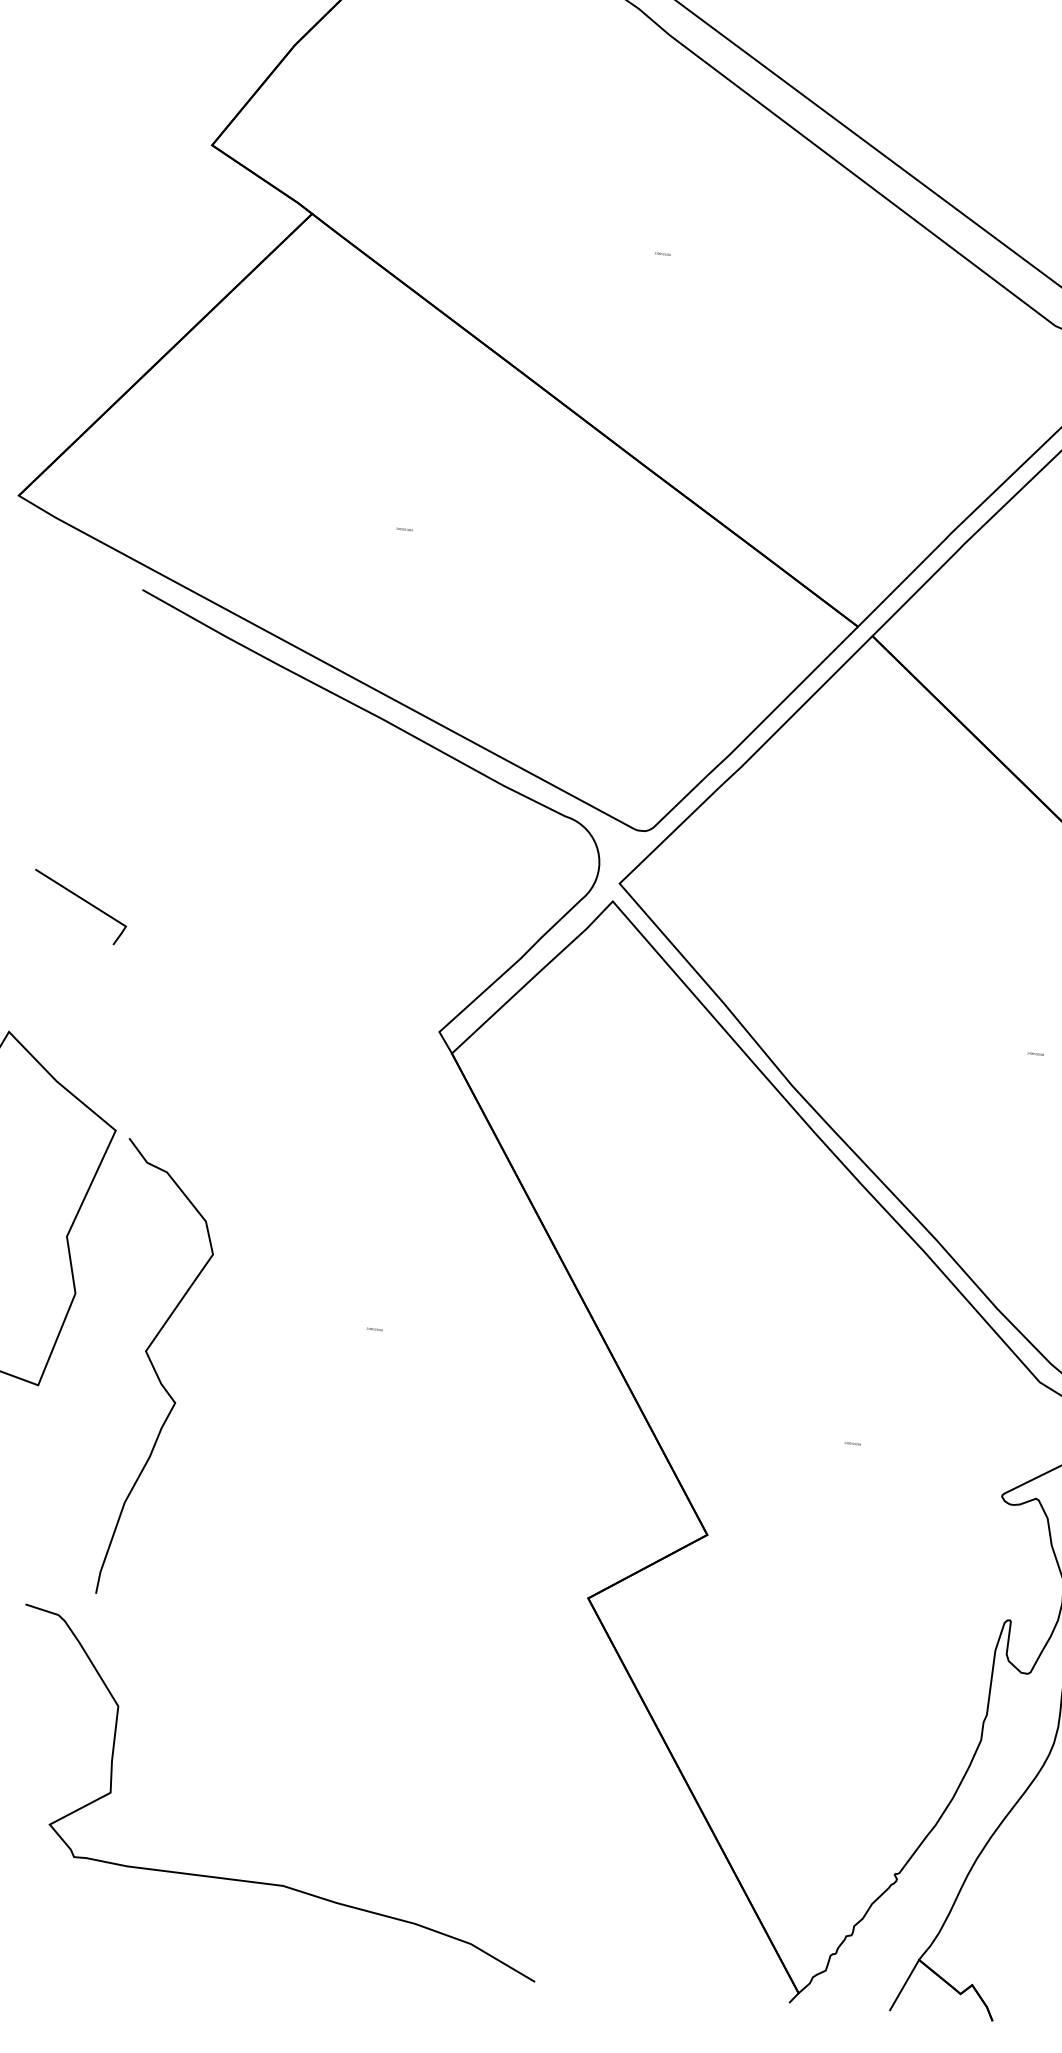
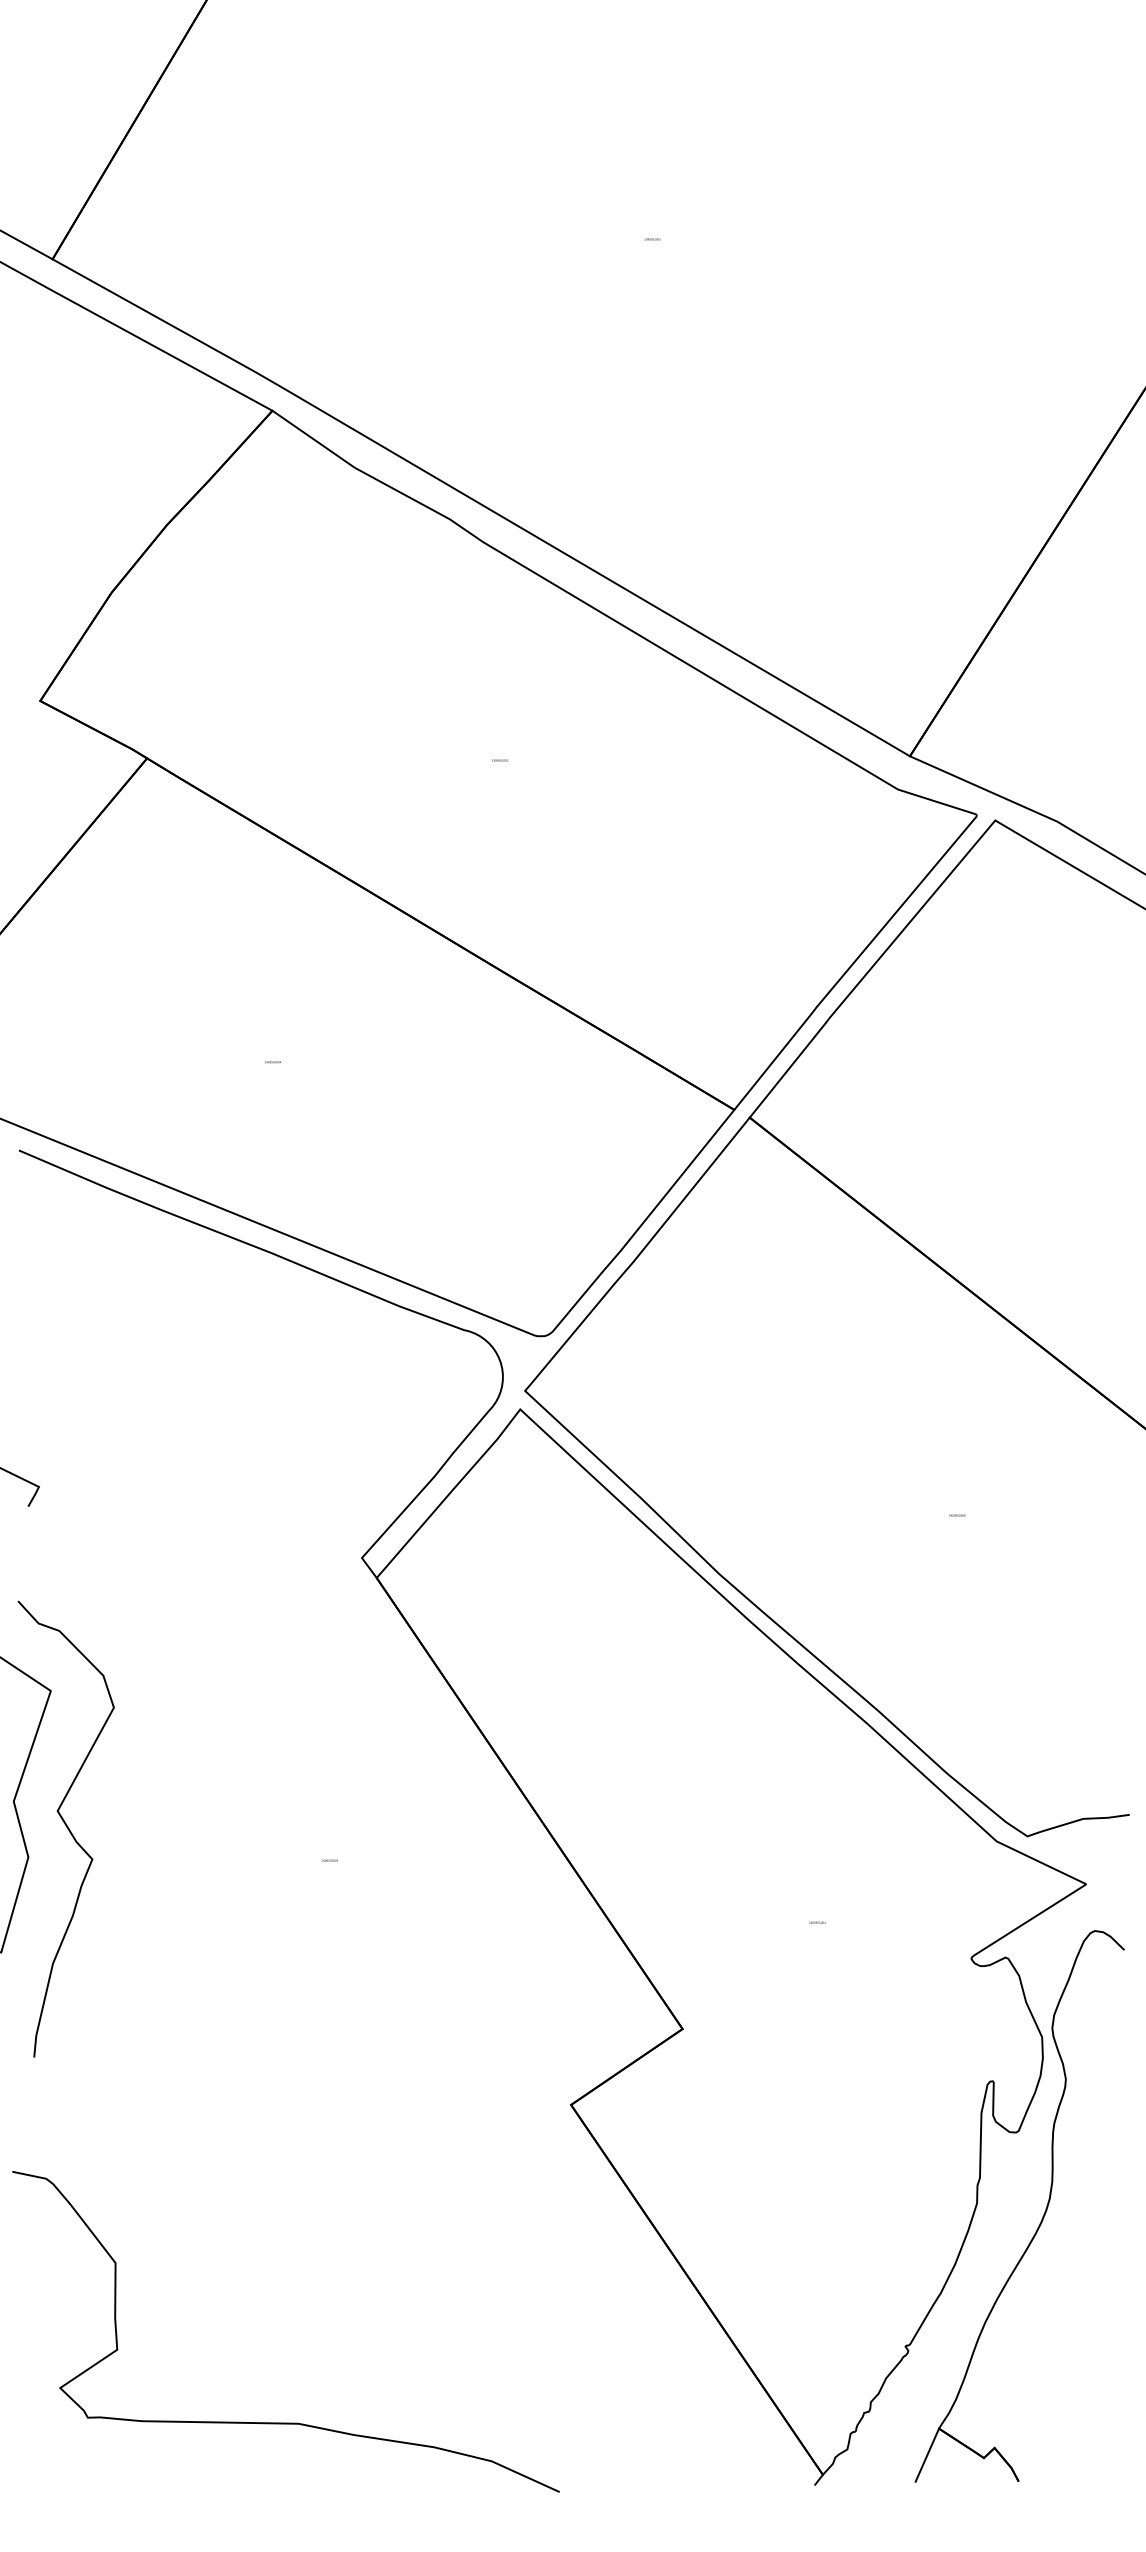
curve: (152, 1368) -> (66, 1827), moved

